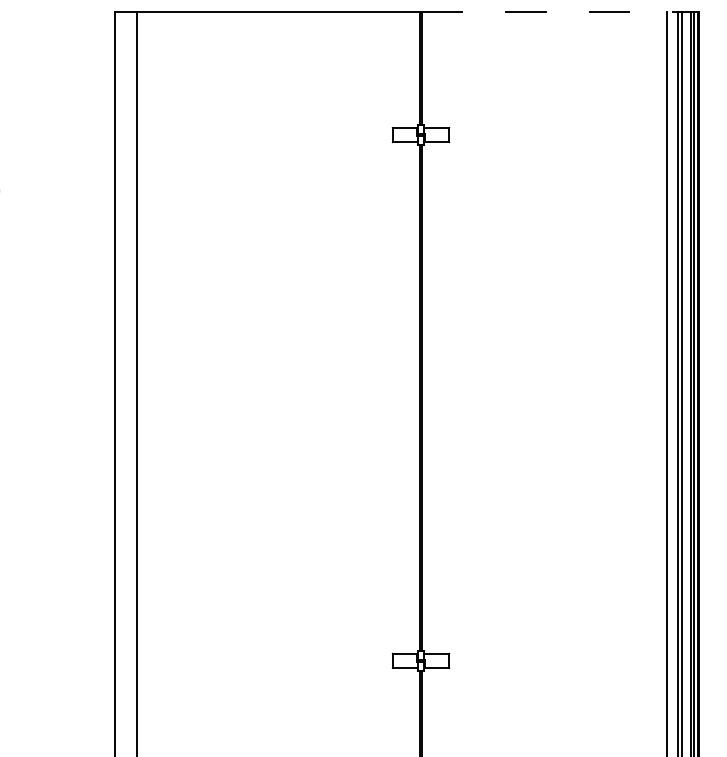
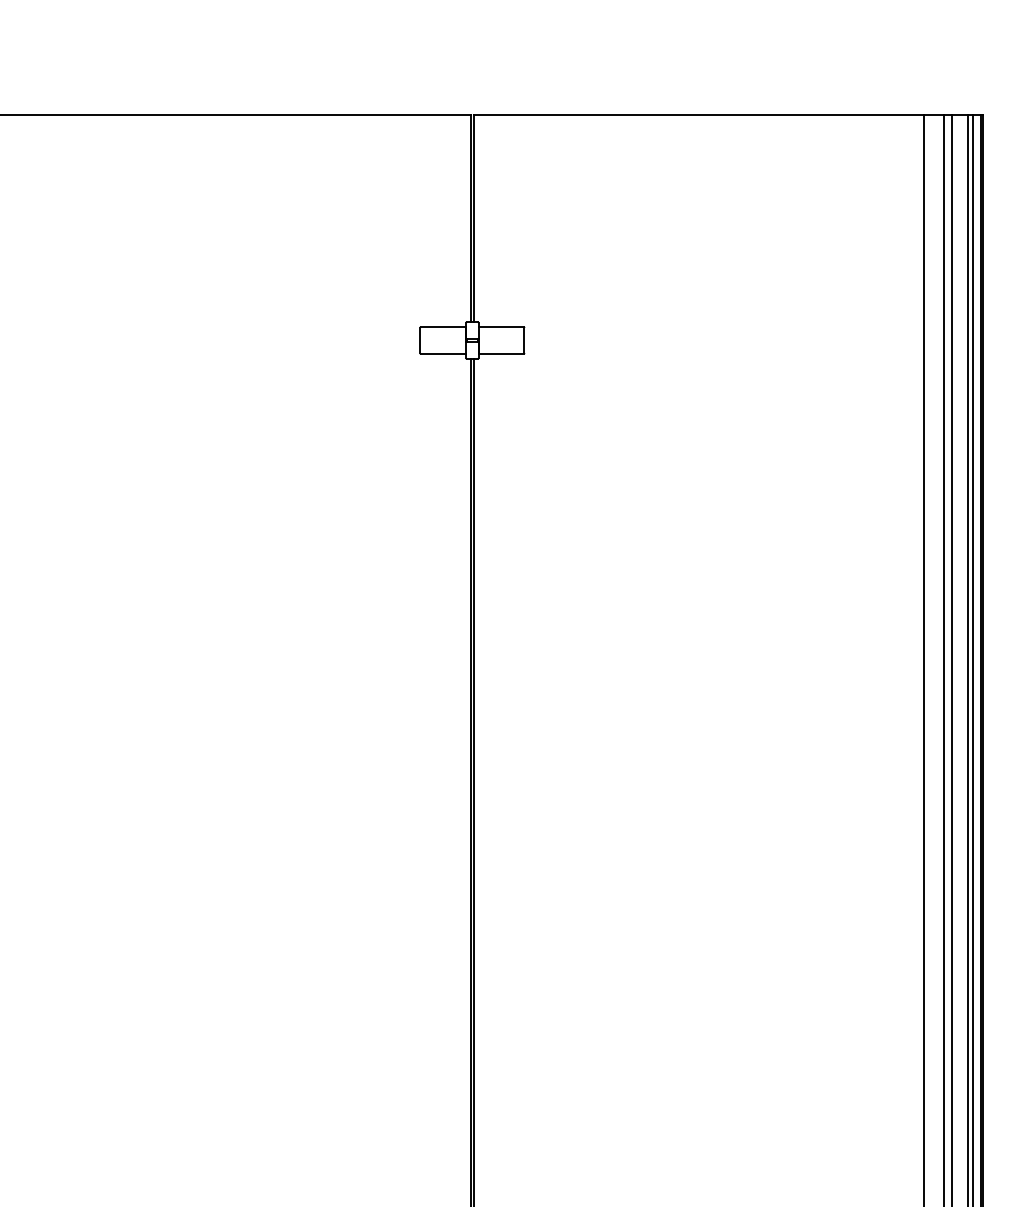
line: (560, 11) -> (728, 113), dashed -> solid

